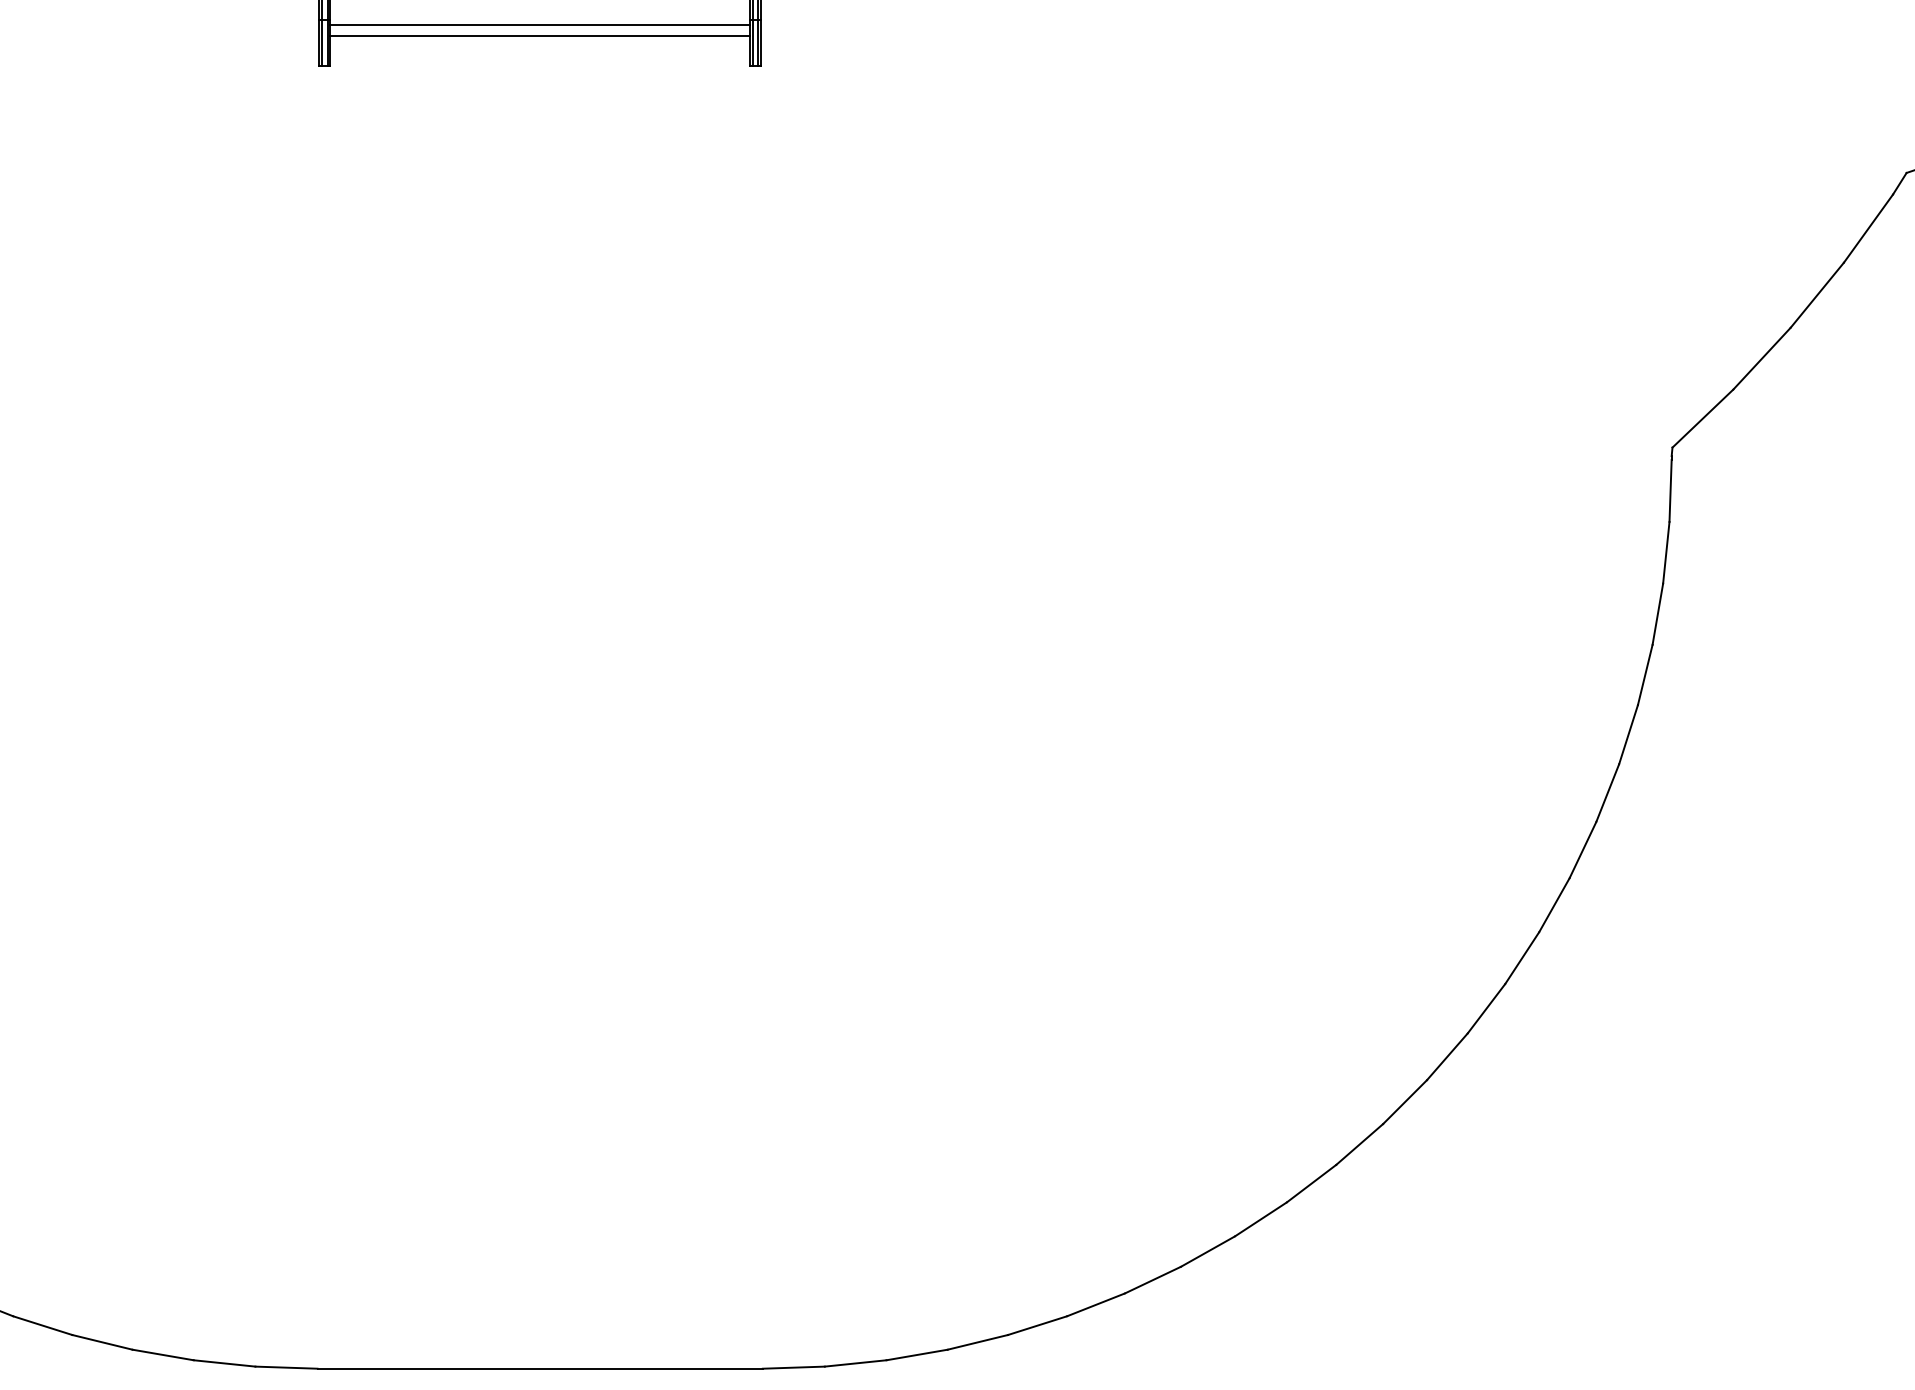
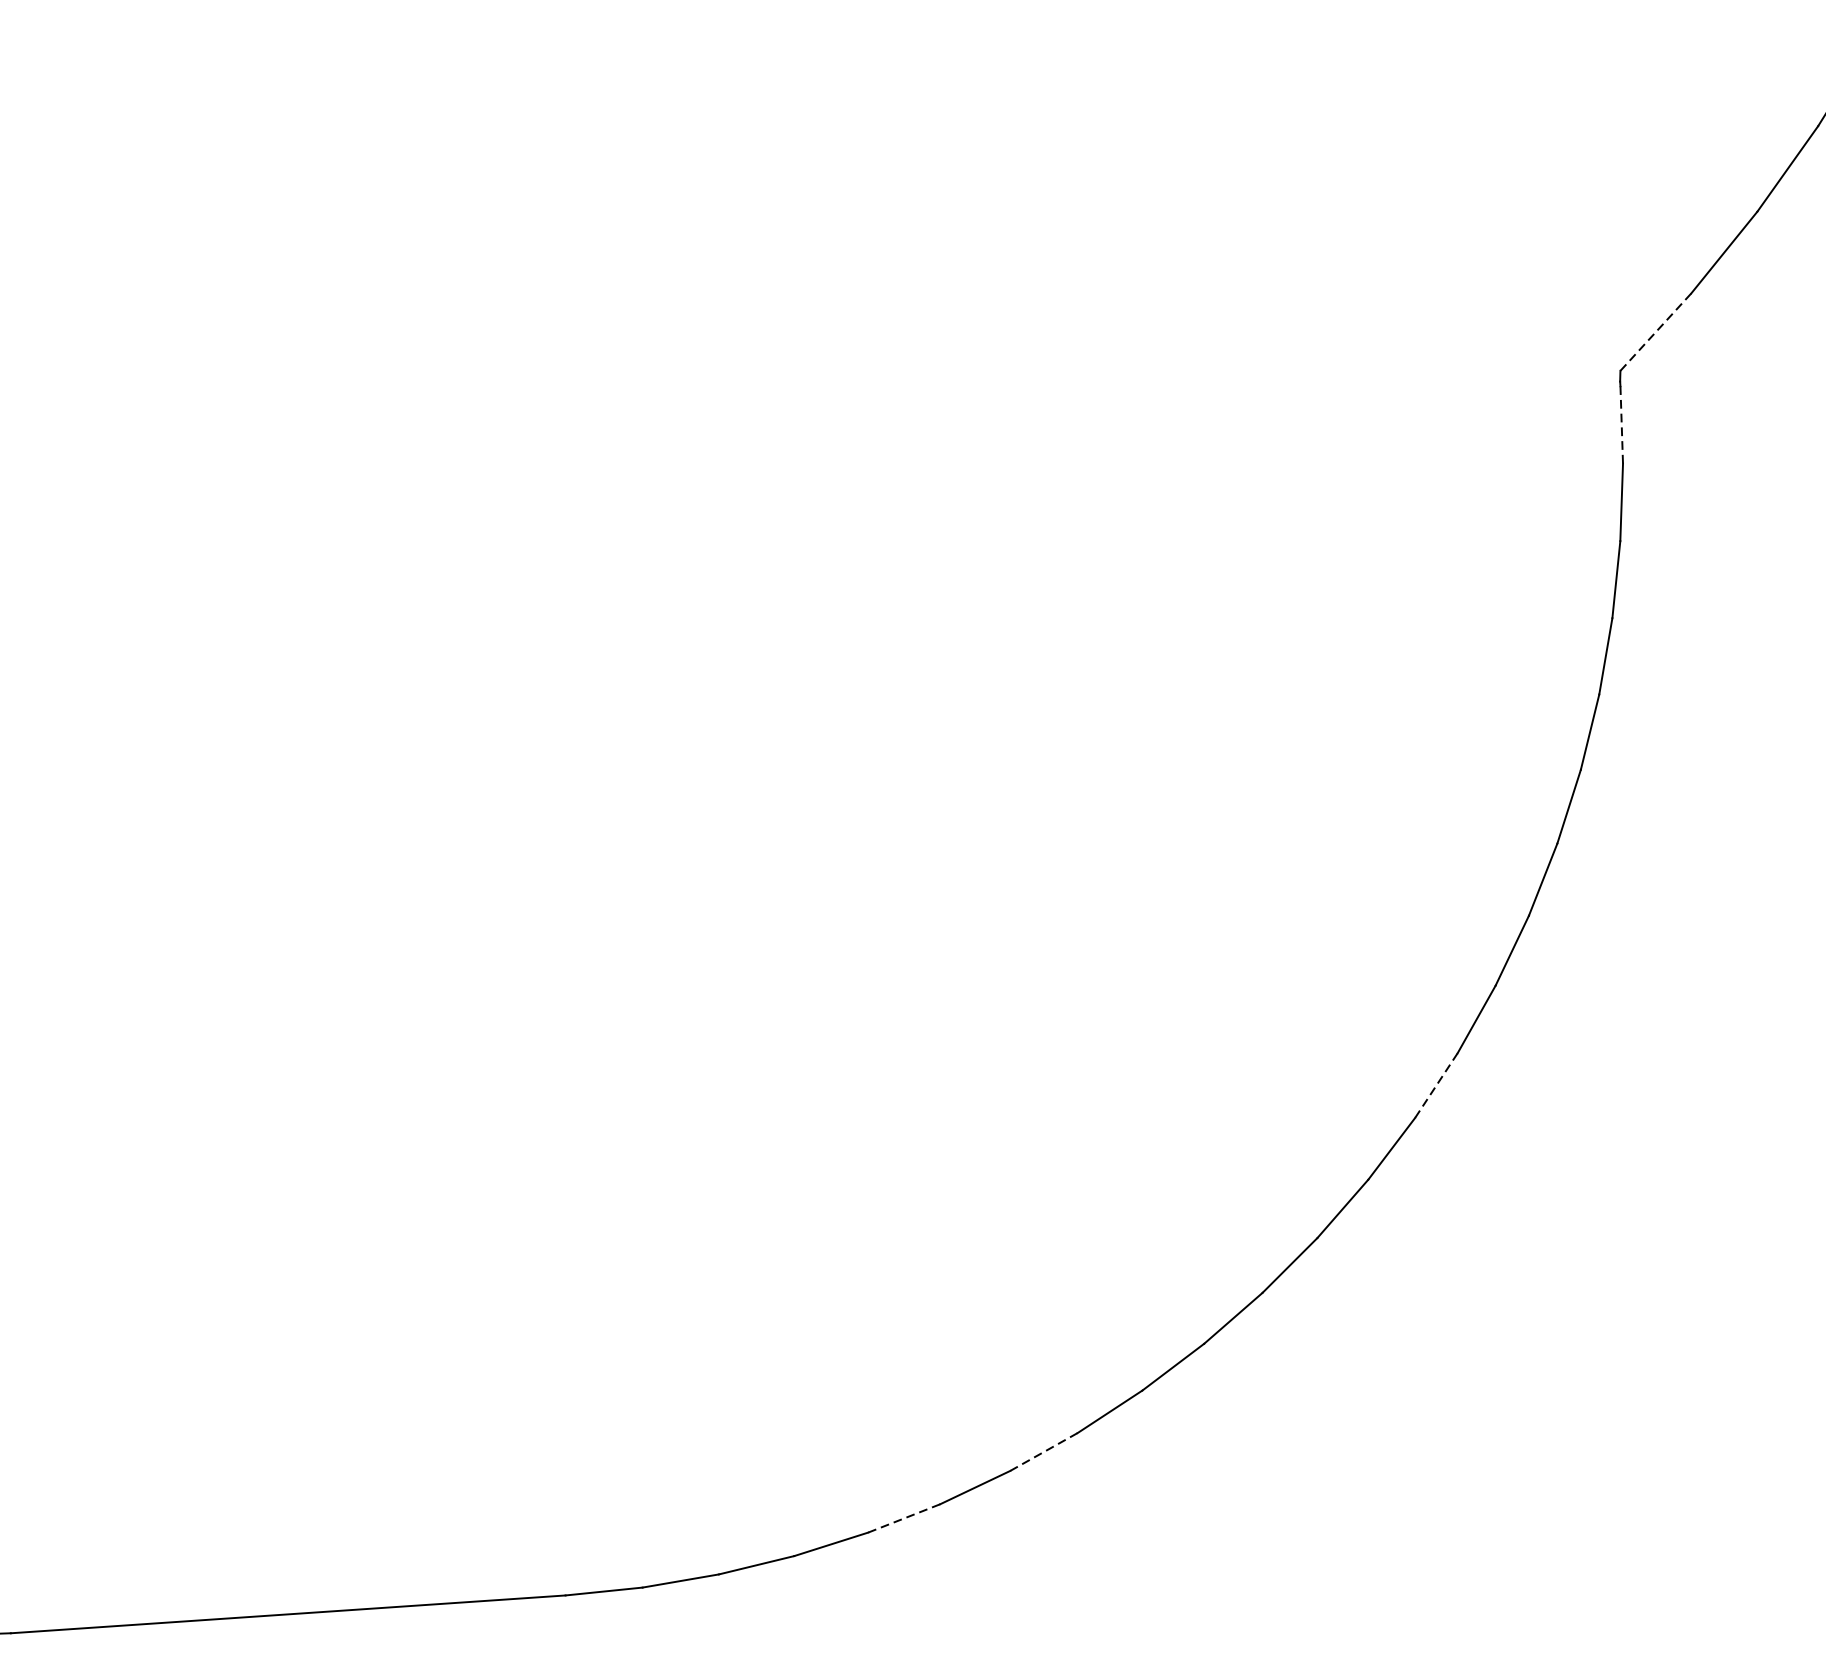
line: (1703, 418) -> (1656, 331), solid -> dashed
line: (1670, 491) -> (1621, 425), solid -> dashed
line: (1486, 1009) -> (1436, 1086), solid -> dashed
line: (1152, 1280) -> (1043, 1452), solid -> dashed
line: (1037, 1325) -> (904, 1518), solid -> dashed

